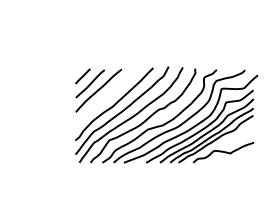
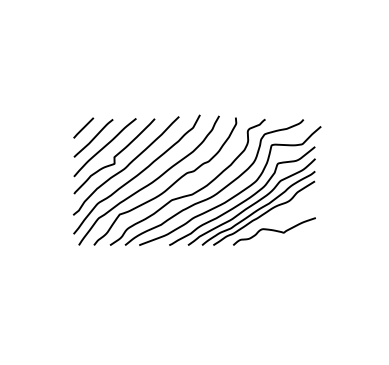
curve: (105, 97) -> (114, 156), added

